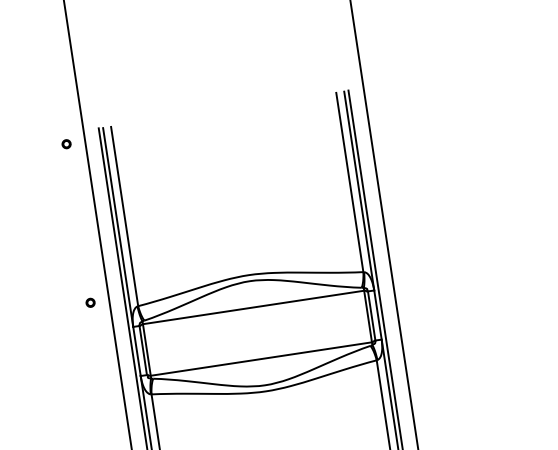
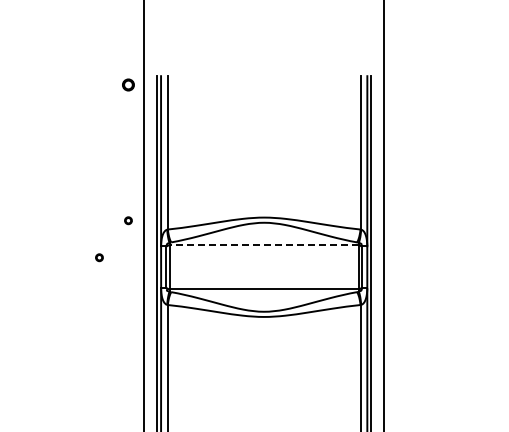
part: (66, 143) -> (128, 84), size x1.6
line: (253, 307) -> (264, 245), solid -> dashed
part: (63, 350) -> (99, 257), added

